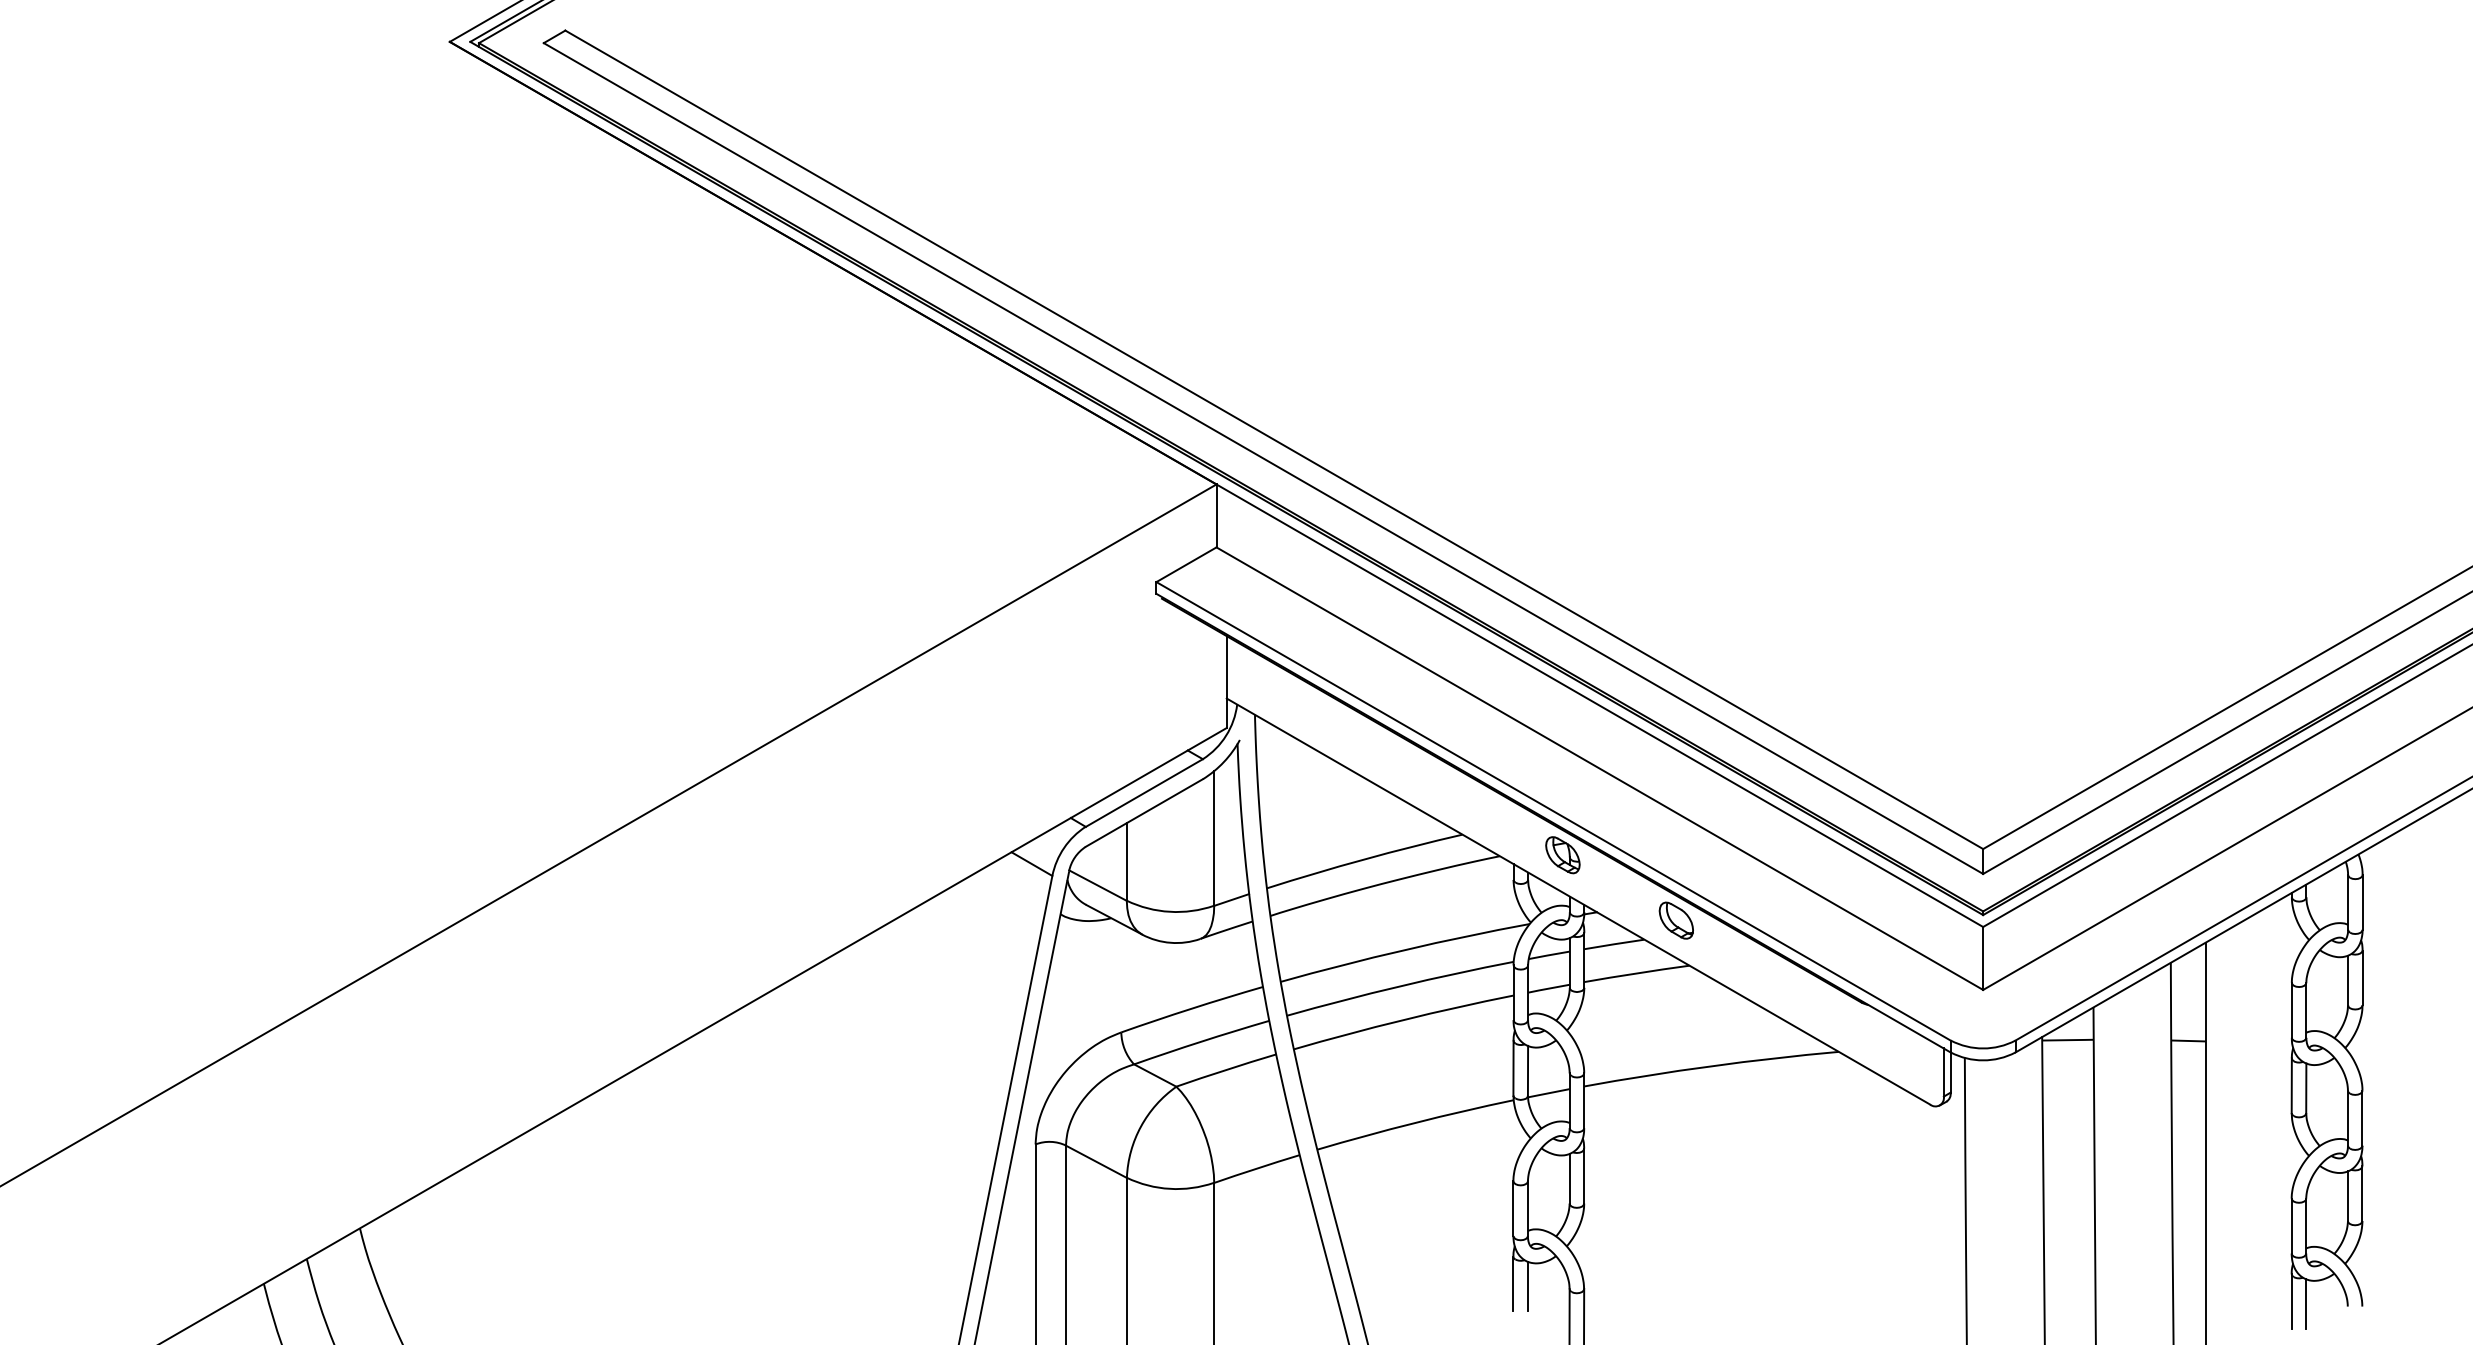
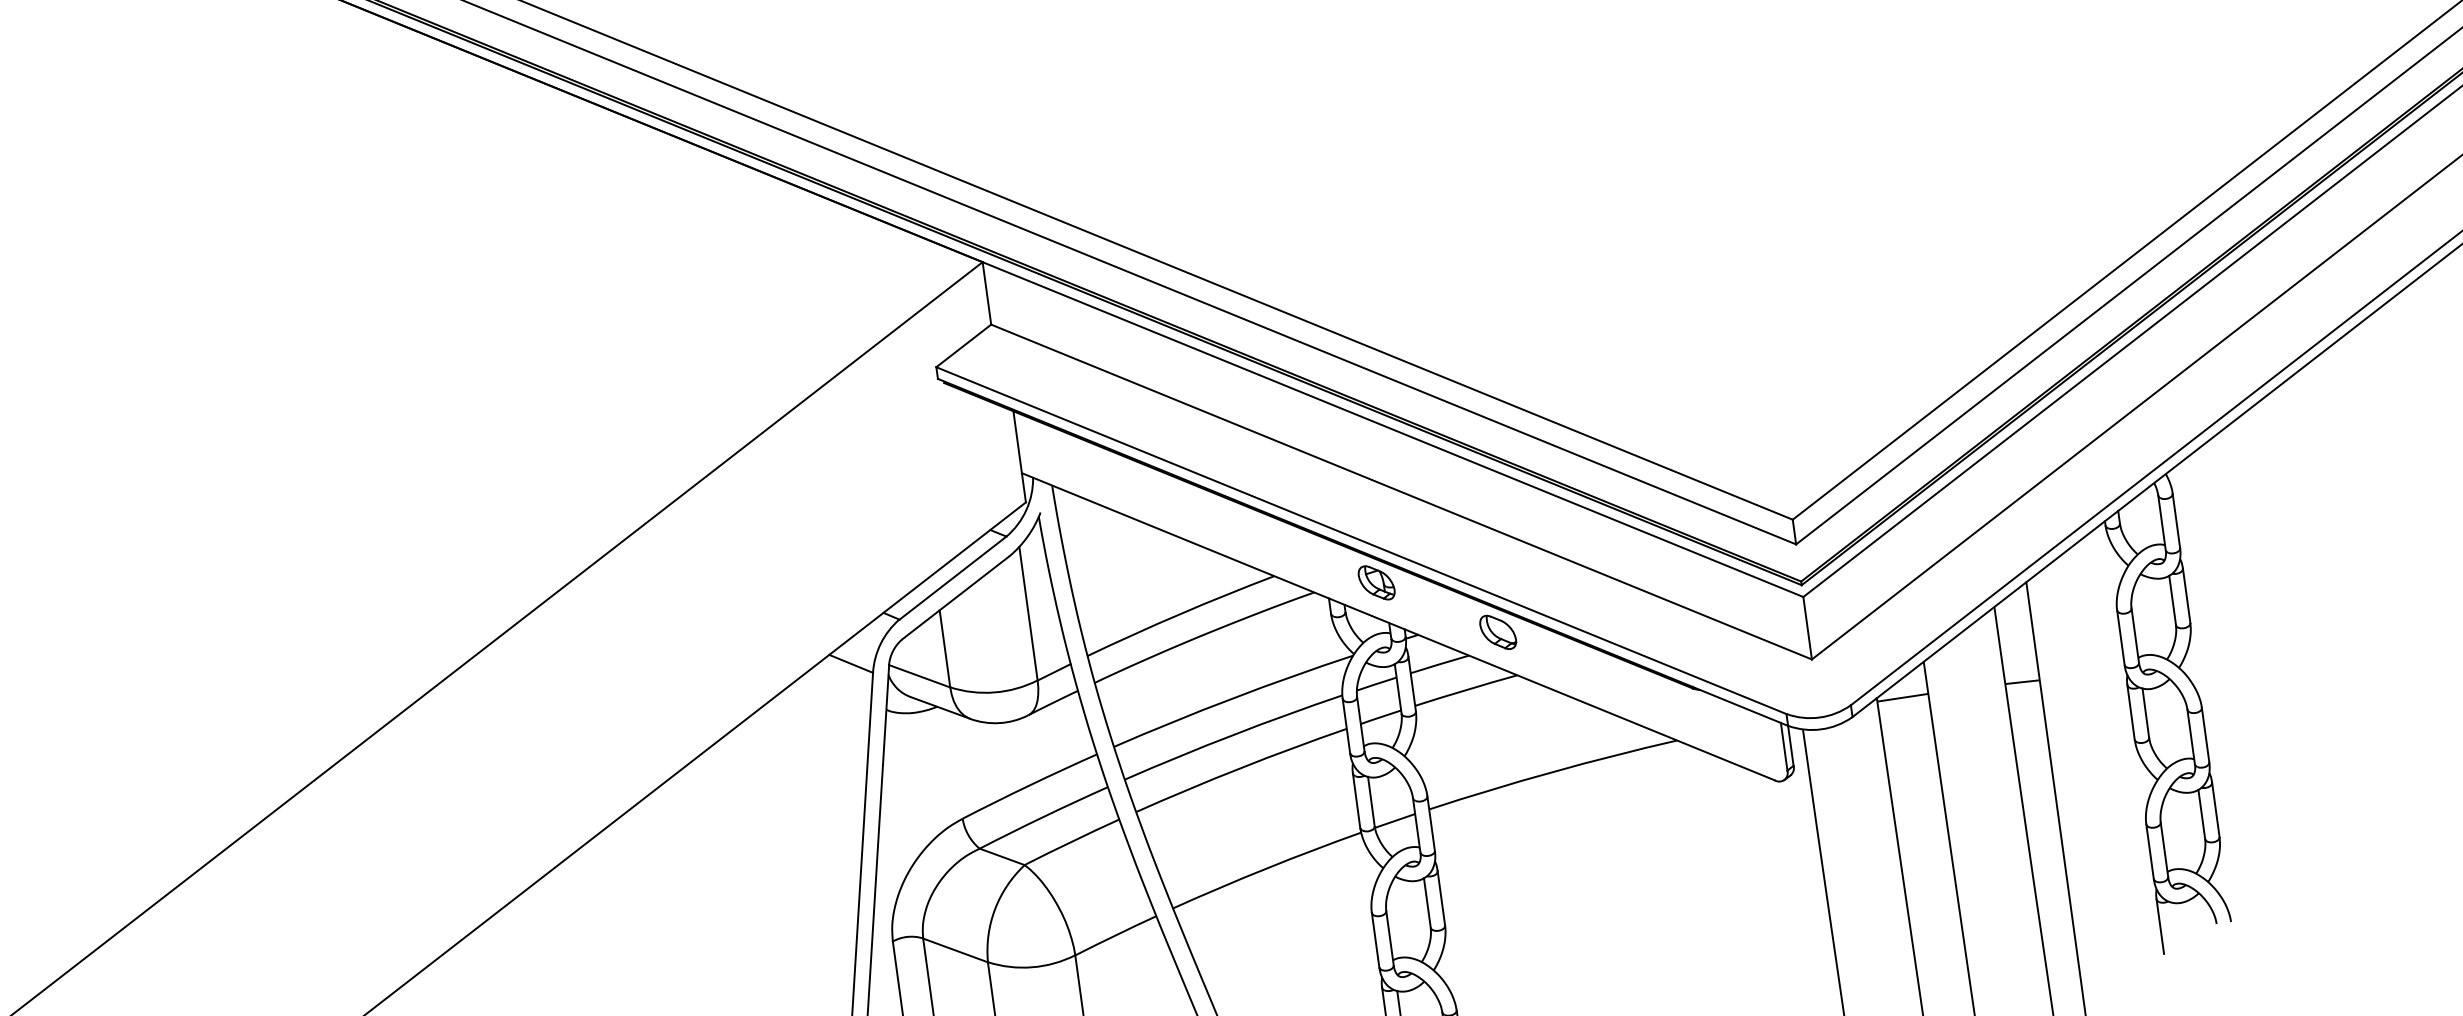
line: (2306, 1304) -> (2175, 927), removed

